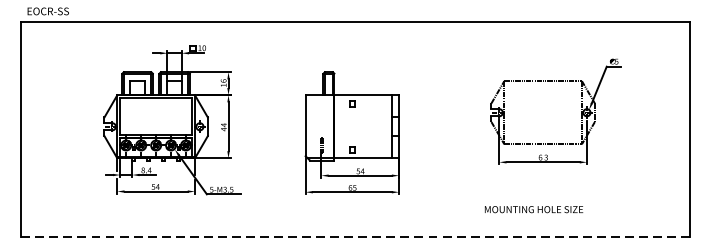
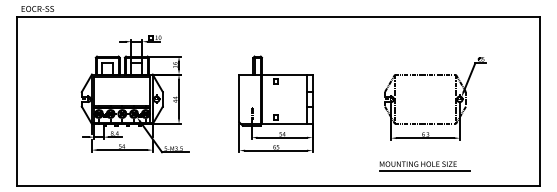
part: (581, 111) -> (455, 98), moved
line: (541, 217) -> (424, 170), added
line: (355, 238) -> (278, 186), dashed -> solid

